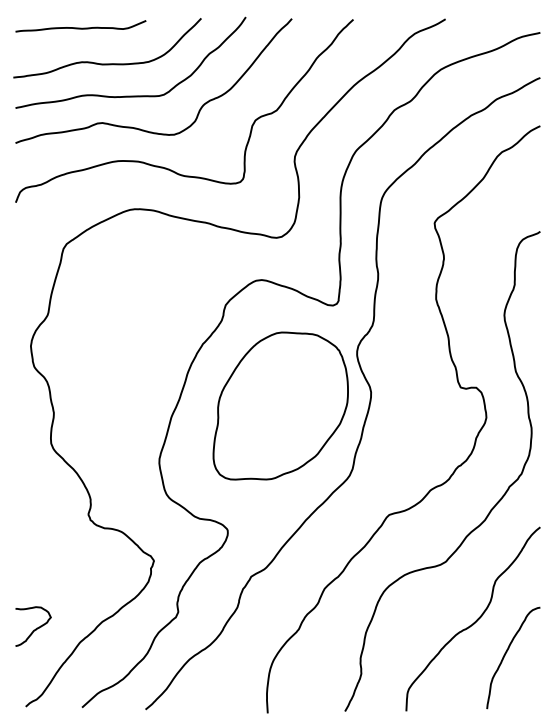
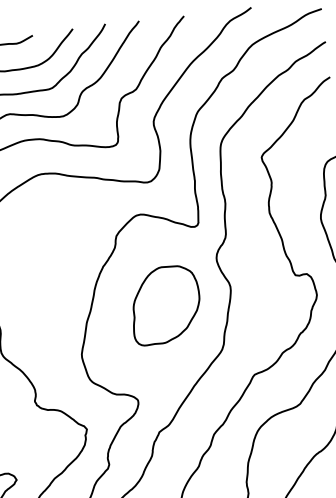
part: (280, 405) -> (165, 304), size x0.7

